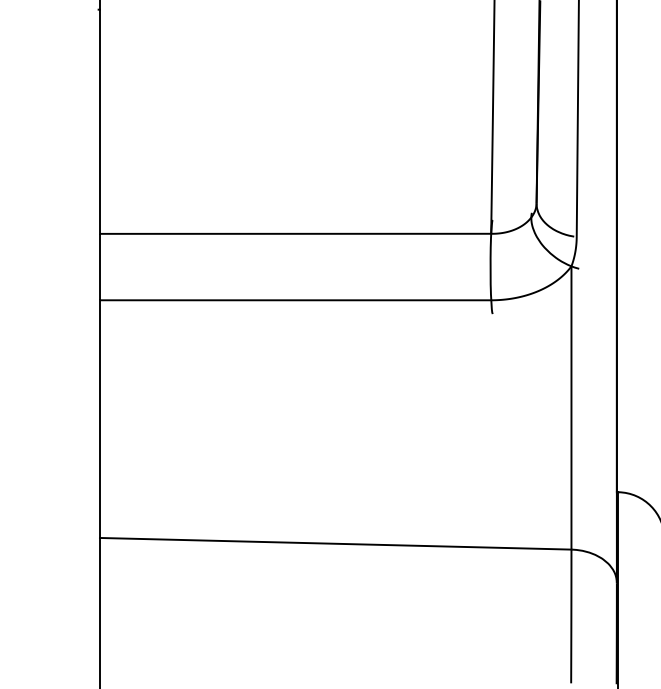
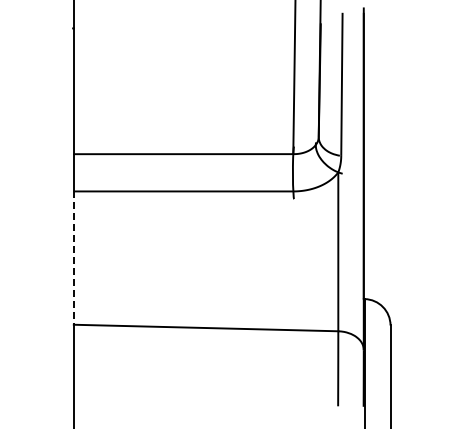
line: (99, 419) -> (73, 258), solid -> dashed

